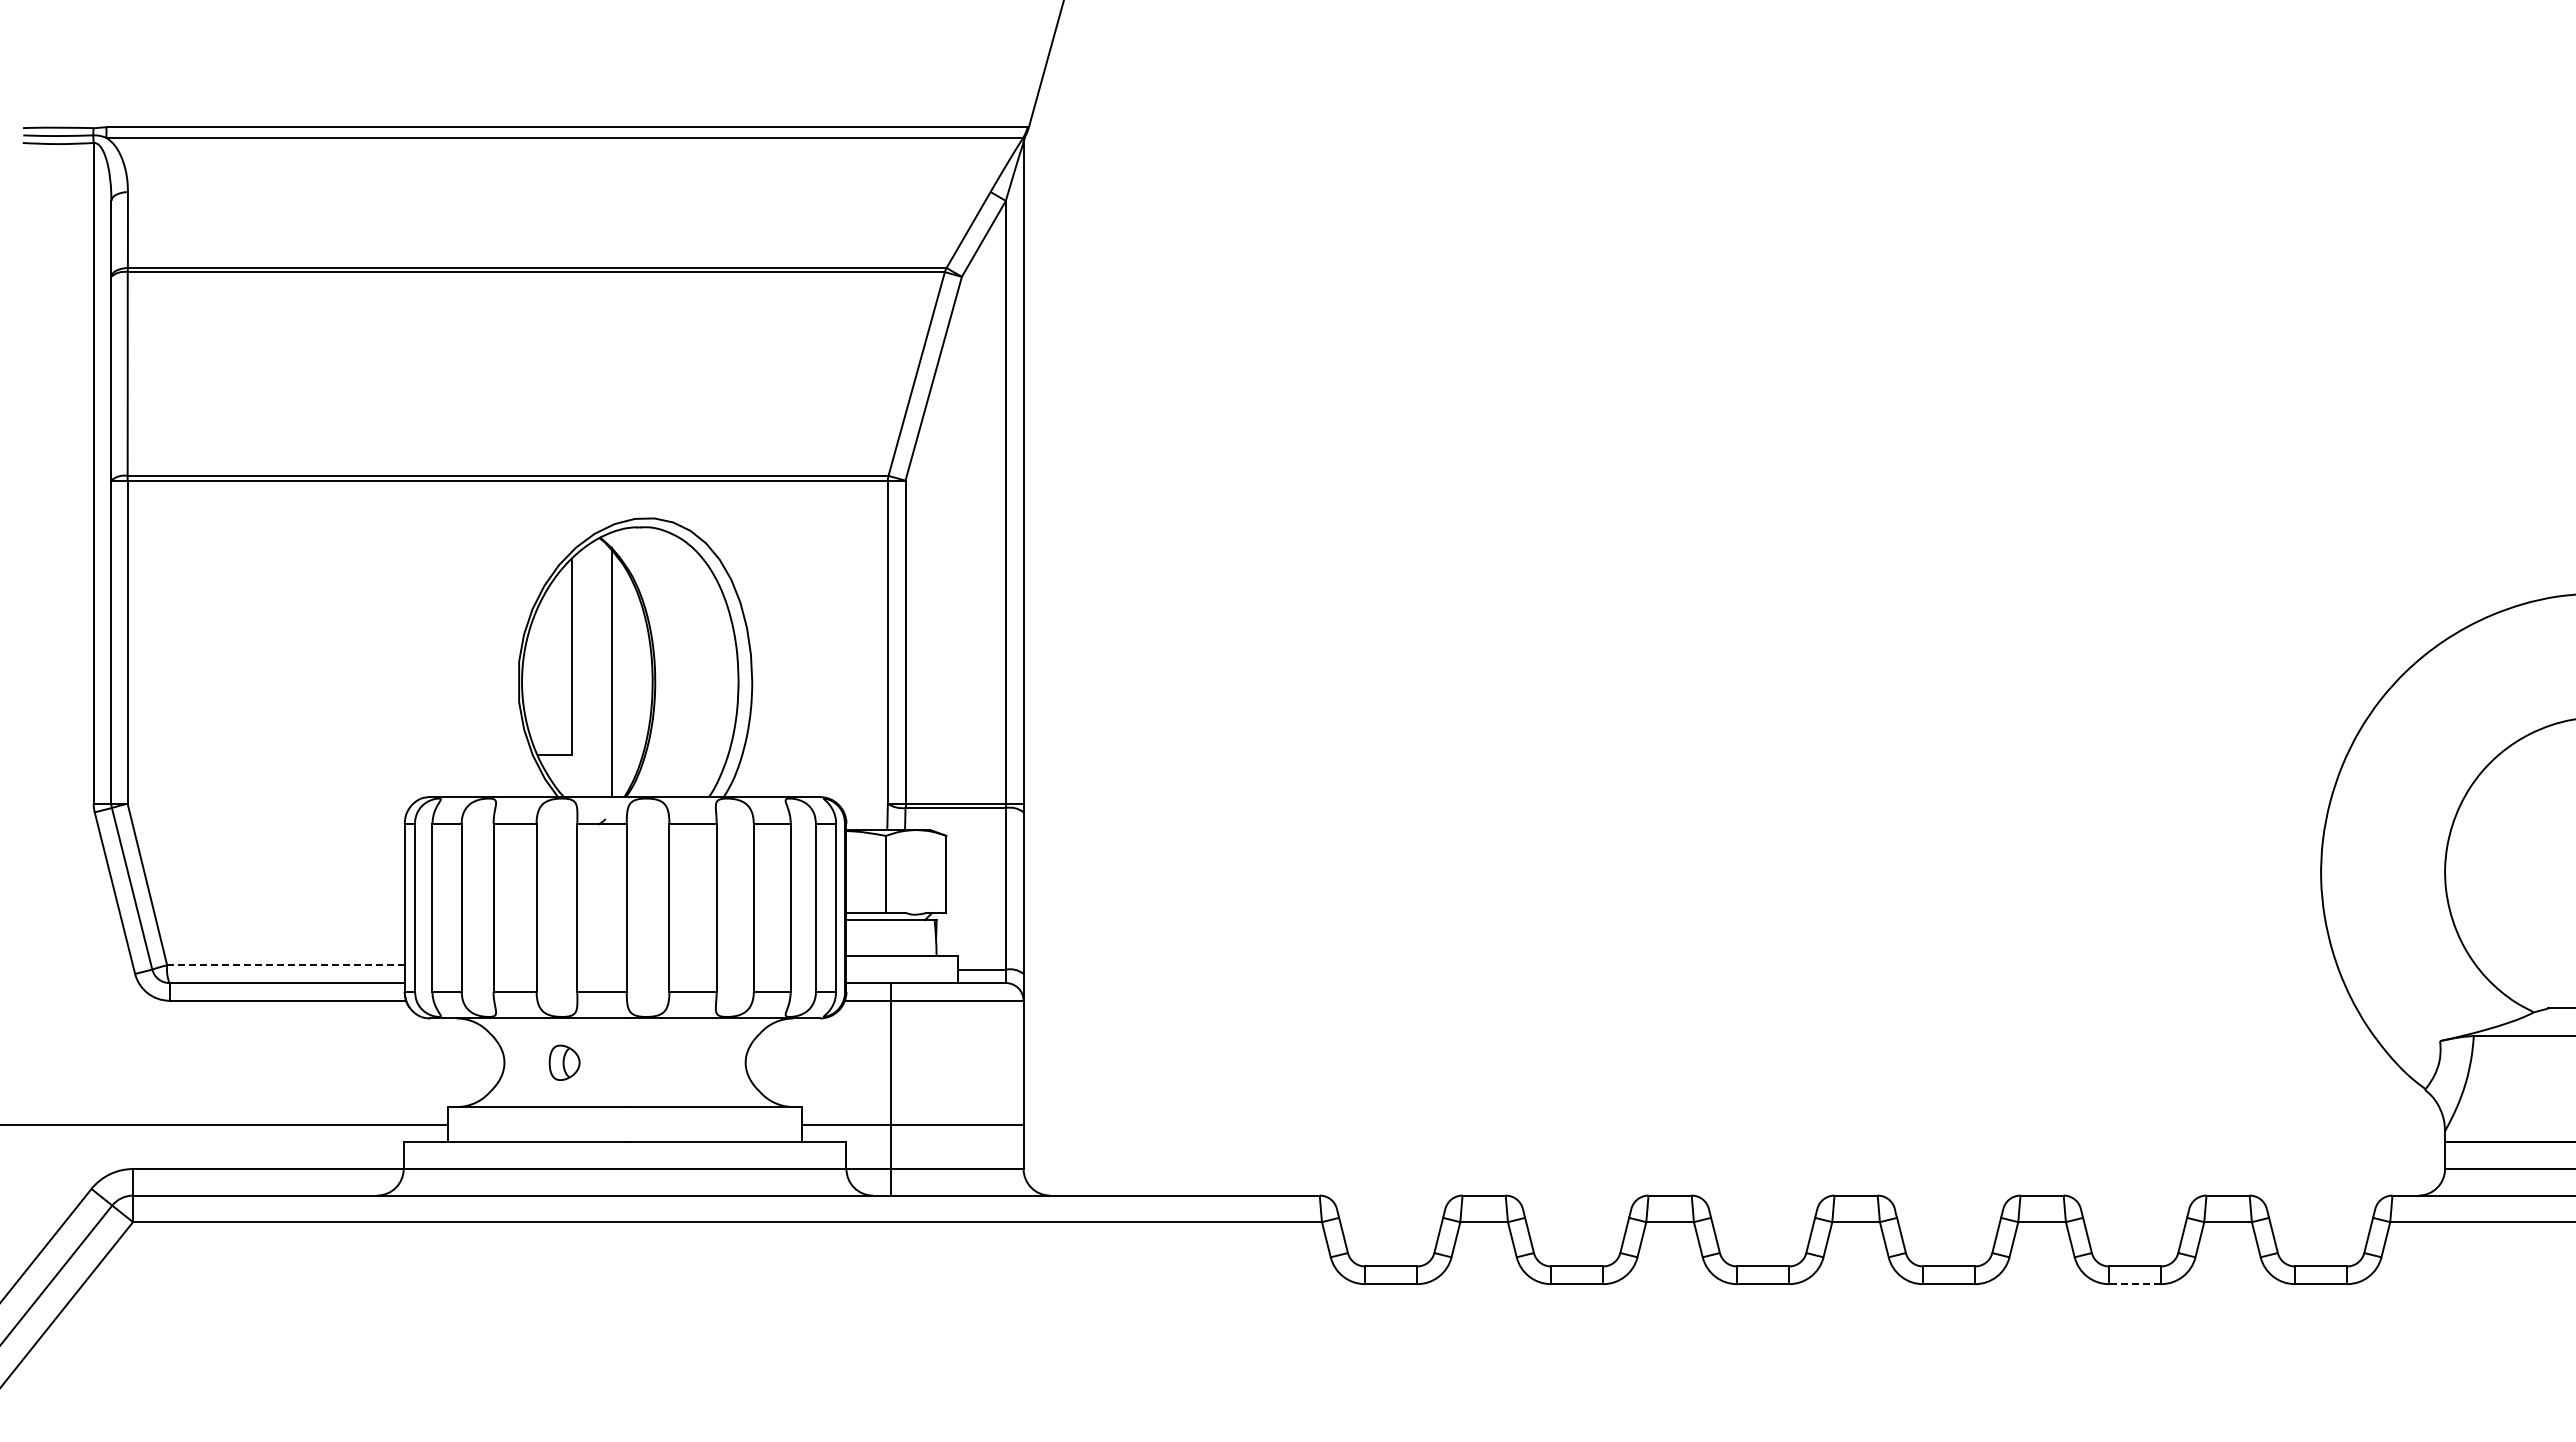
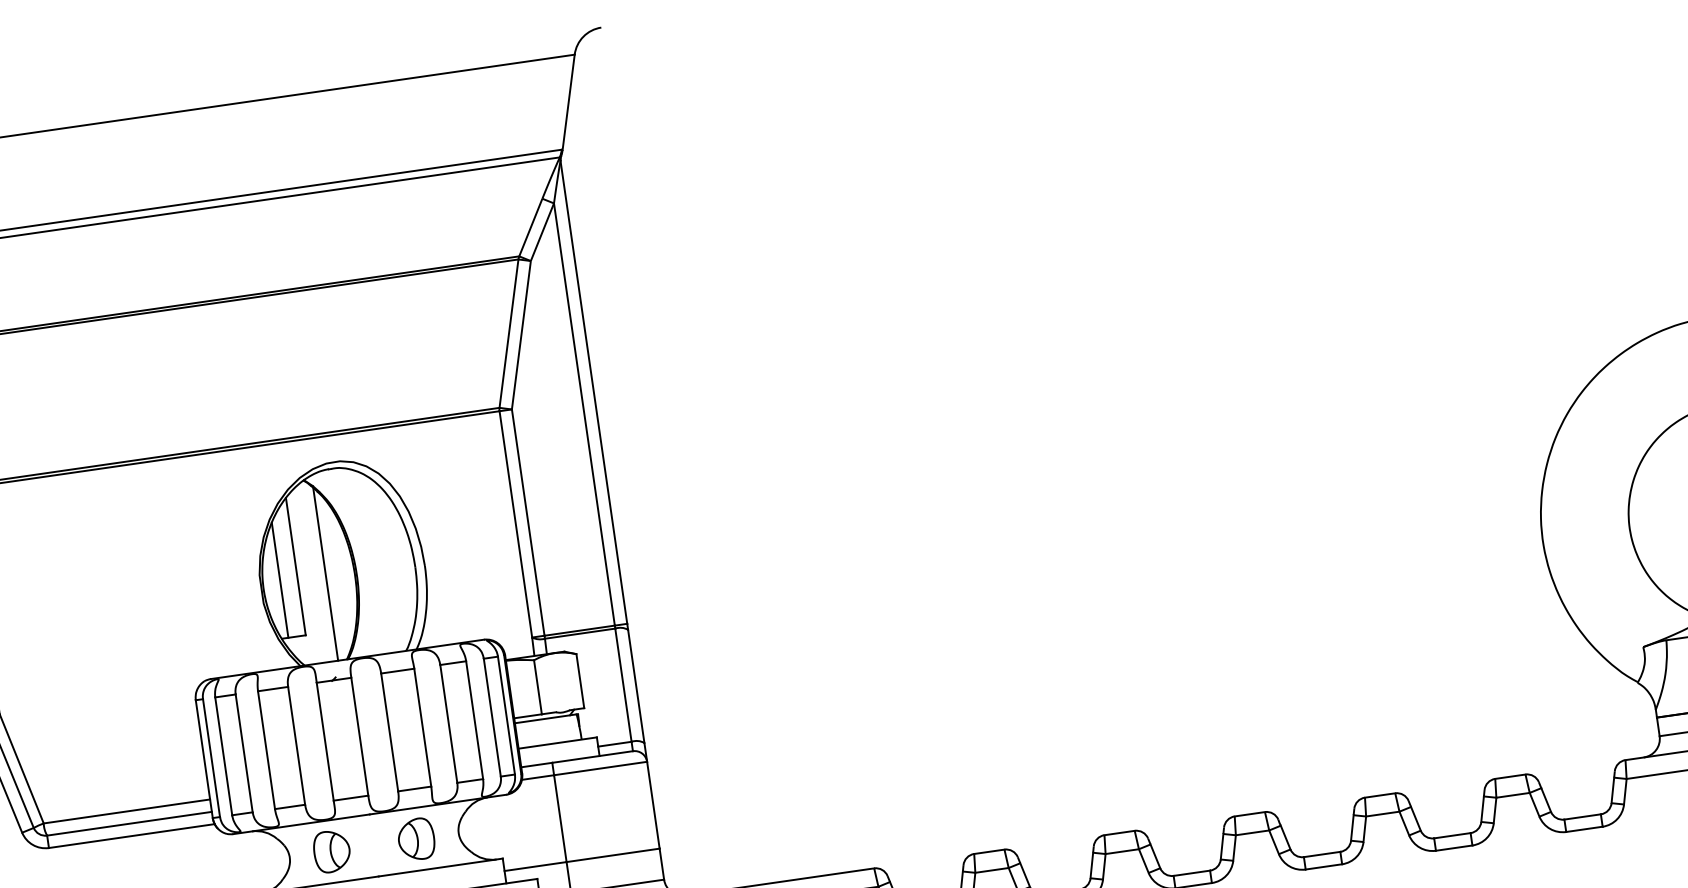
line: (546, 672) -> (279, 580), added
line: (285, 965) -> (126, 811), dashed -> solid
part: (564, 1062) -> (331, 851), size x1.67
part: (685, 1062) -> (416, 839), added
line: (2134, 1284) -> (1453, 848), dashed -> solid

